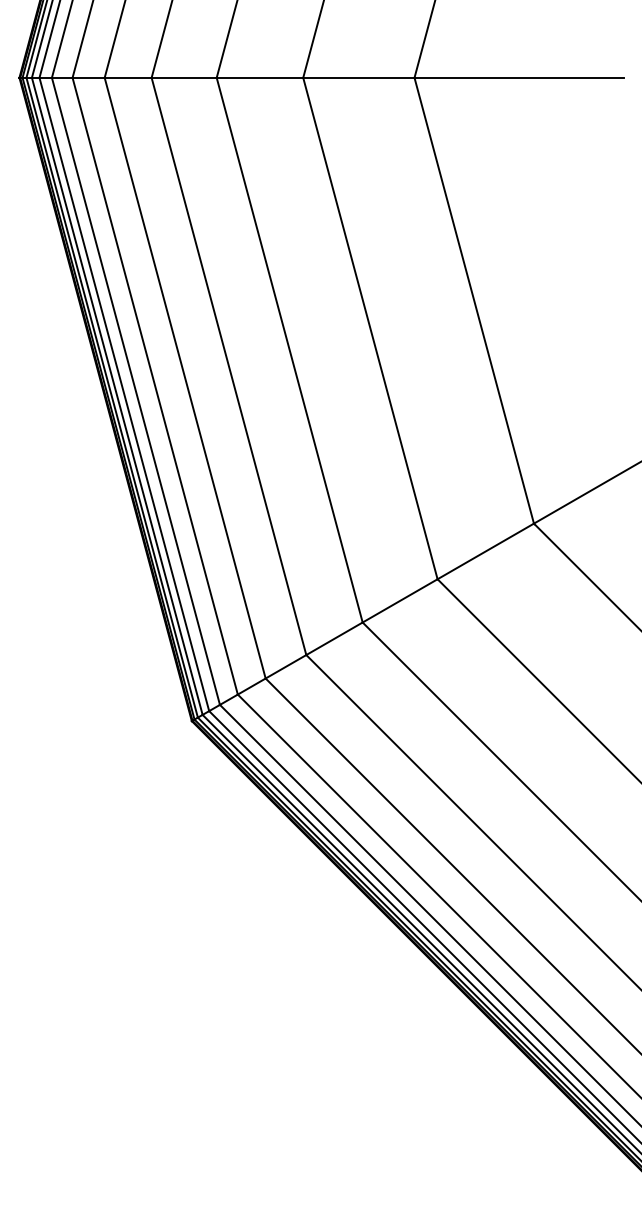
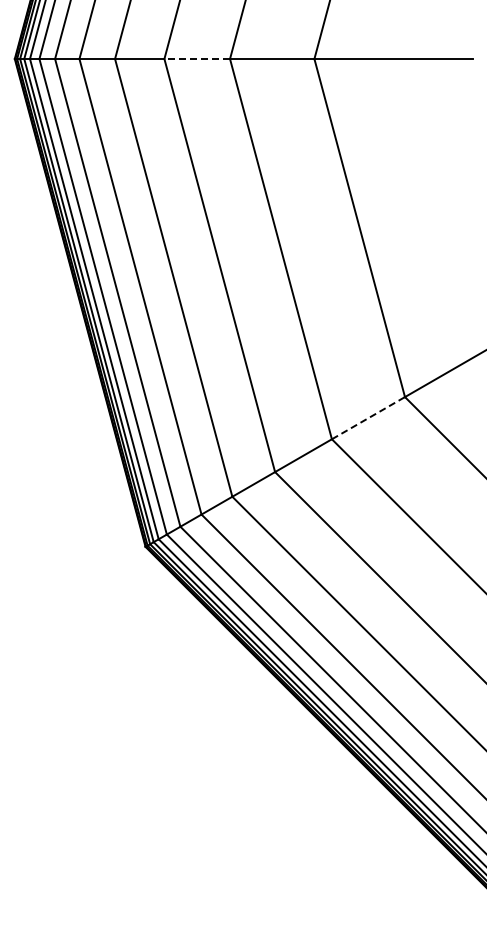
line: (260, 78) -> (197, 59), solid -> dashed
line: (485, 550) -> (368, 417), solid -> dashed

